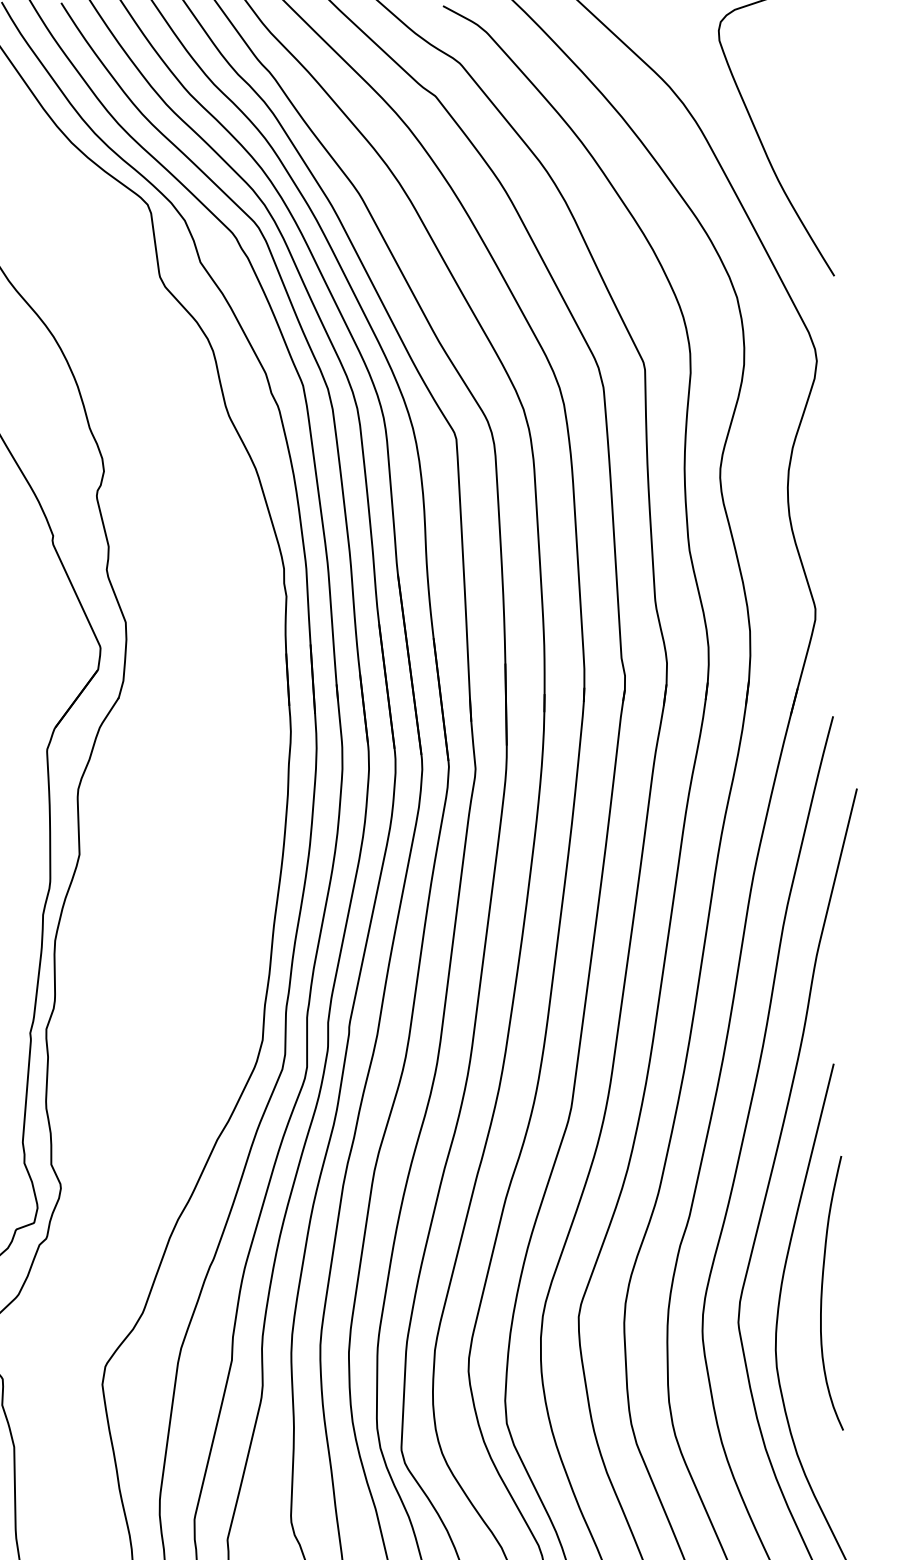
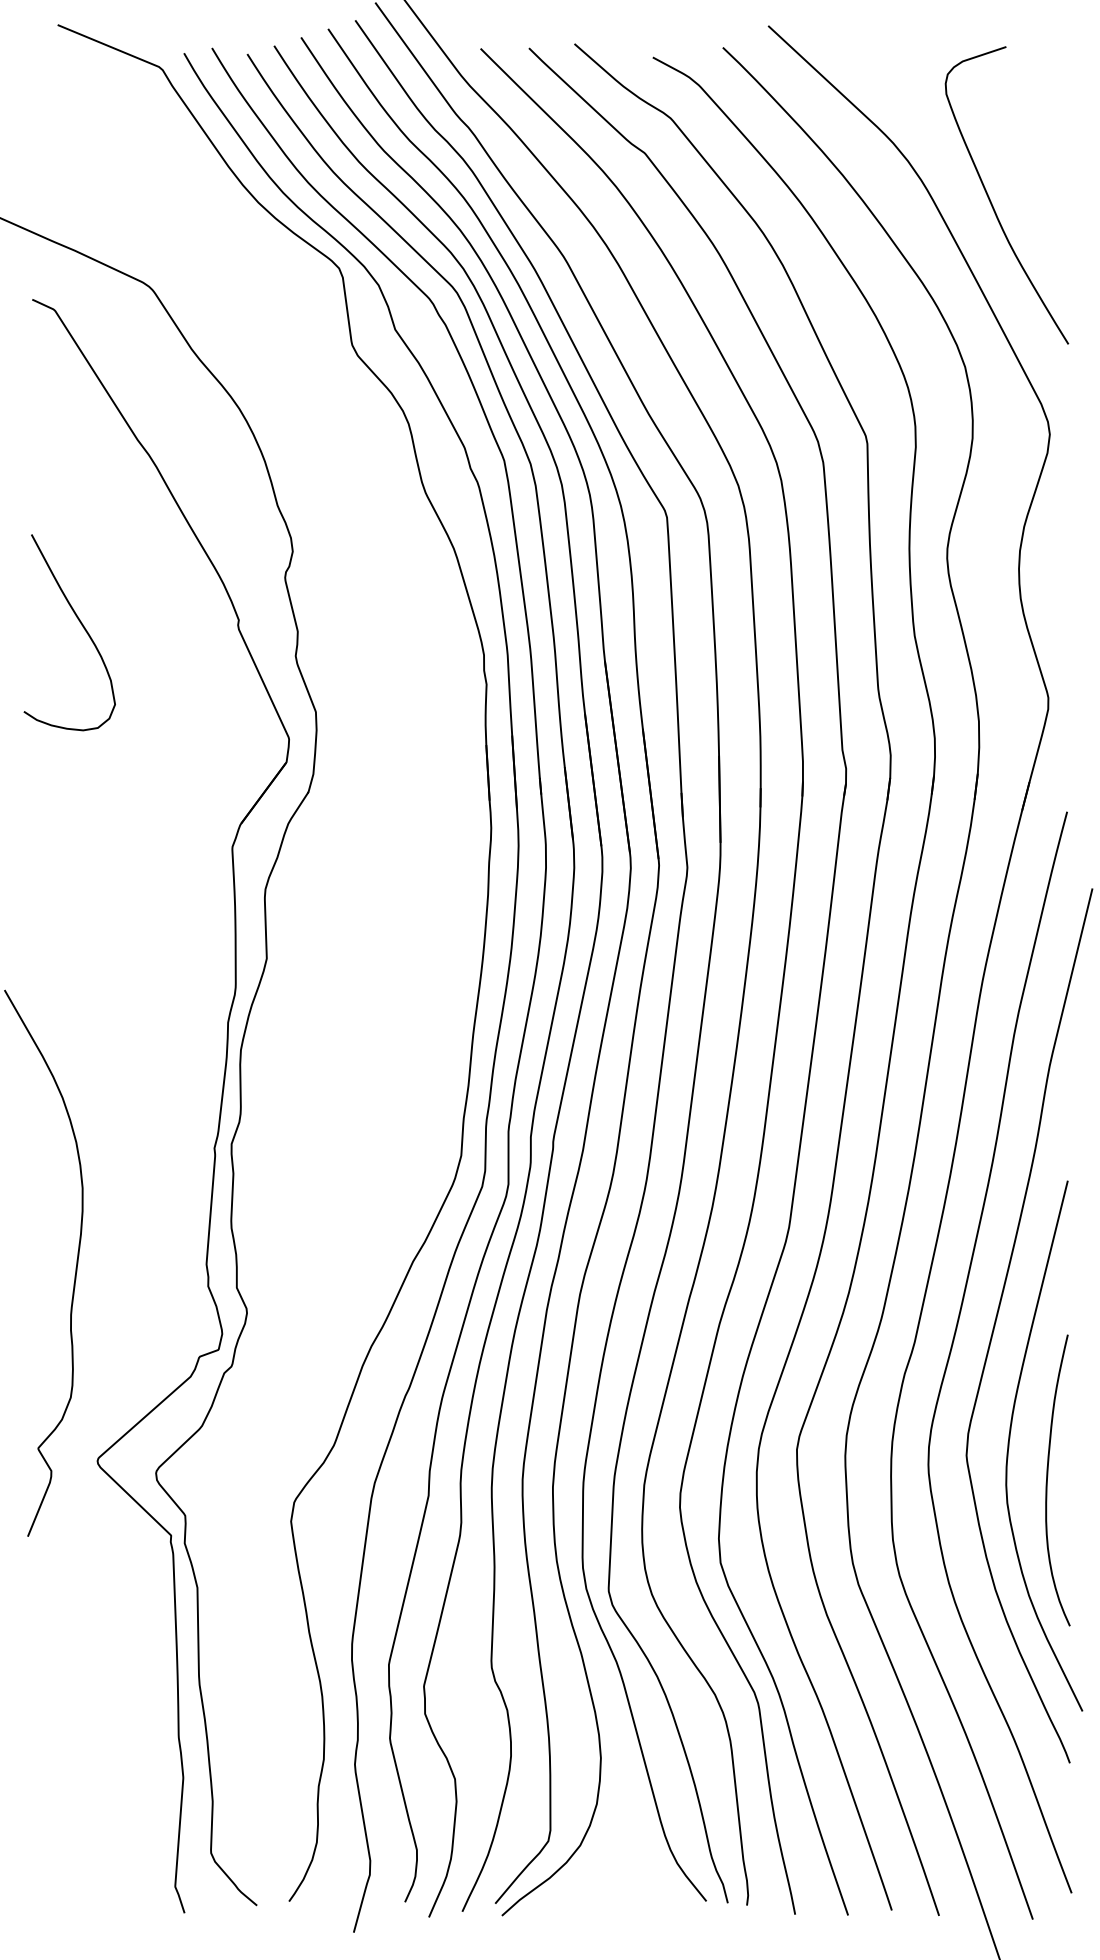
curve: (823, 1289) -> (1048, 1476), moved

